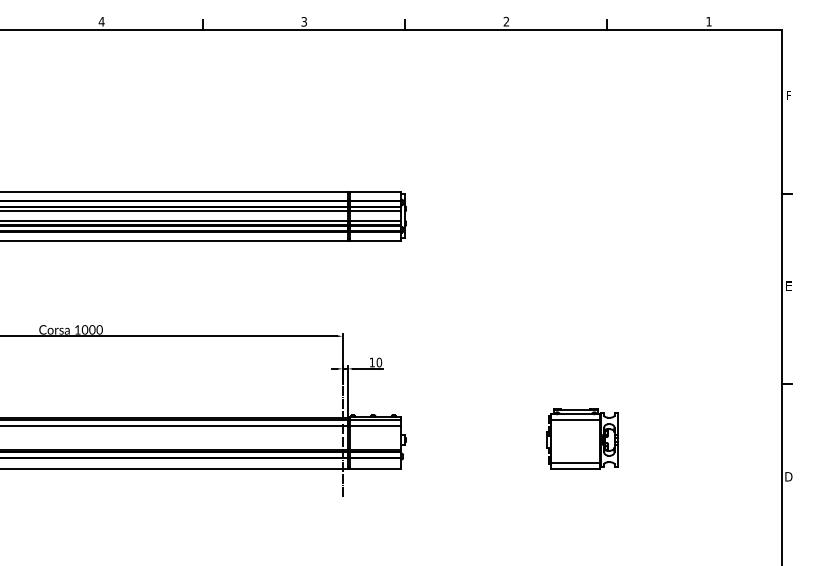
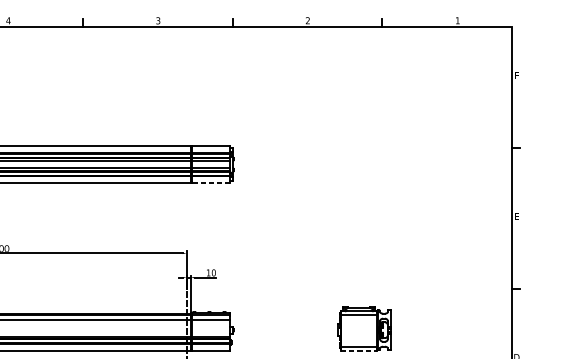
line: (375, 240) -> (211, 182), solid -> dashed
line: (575, 468) -> (358, 351), solid -> dashed

